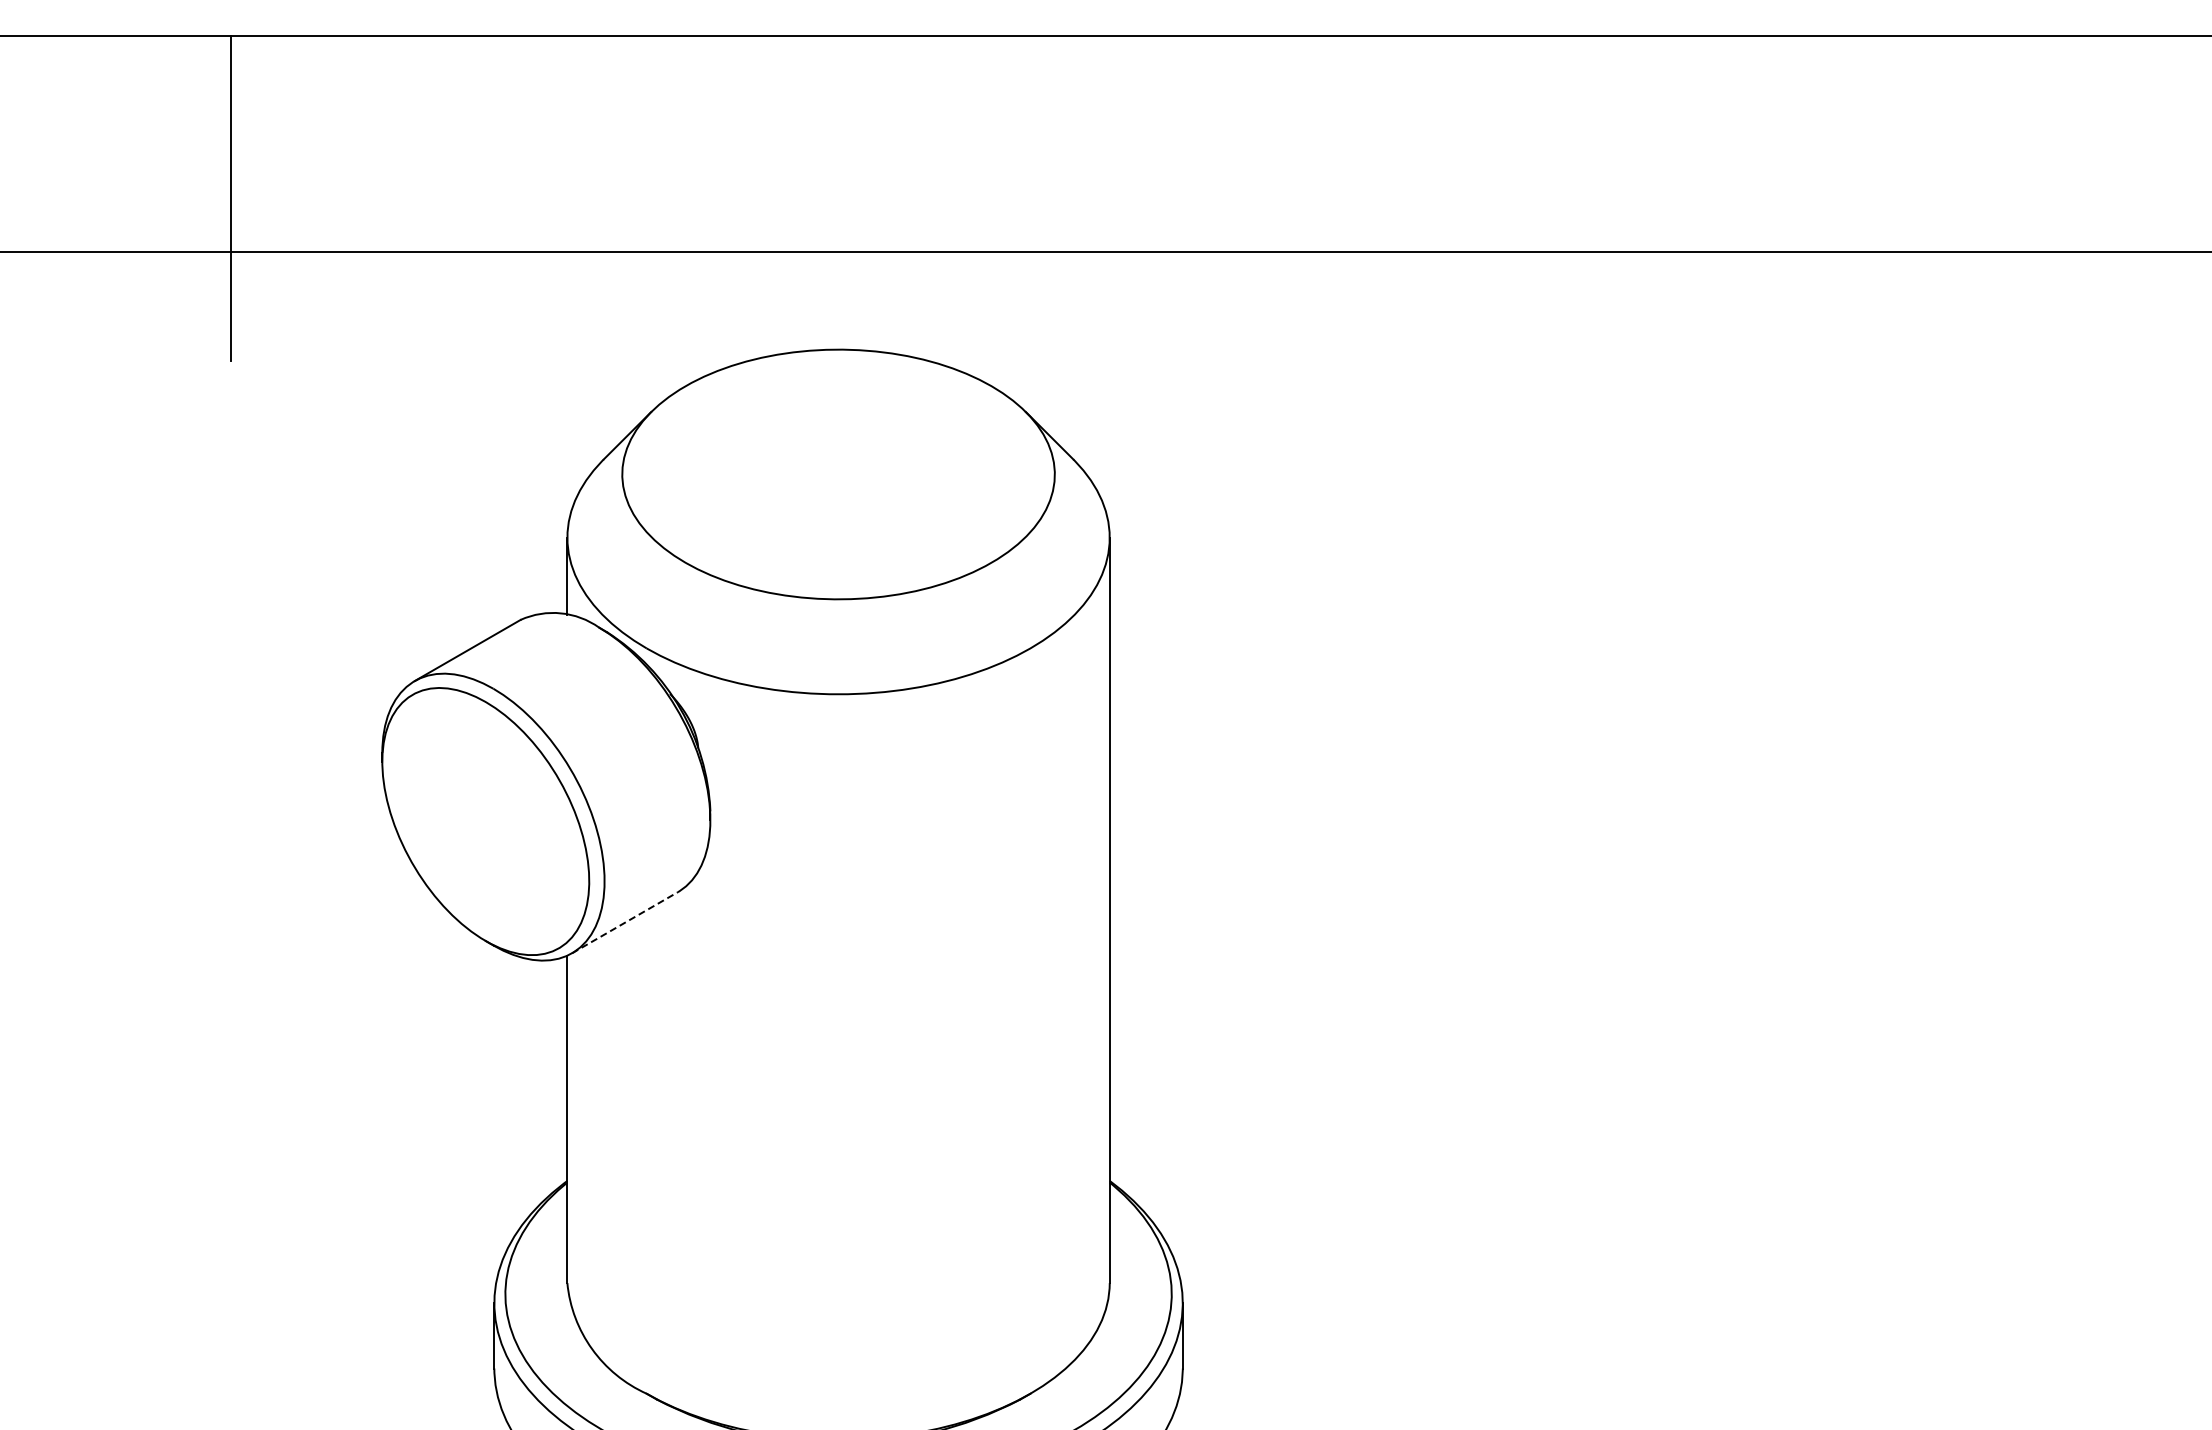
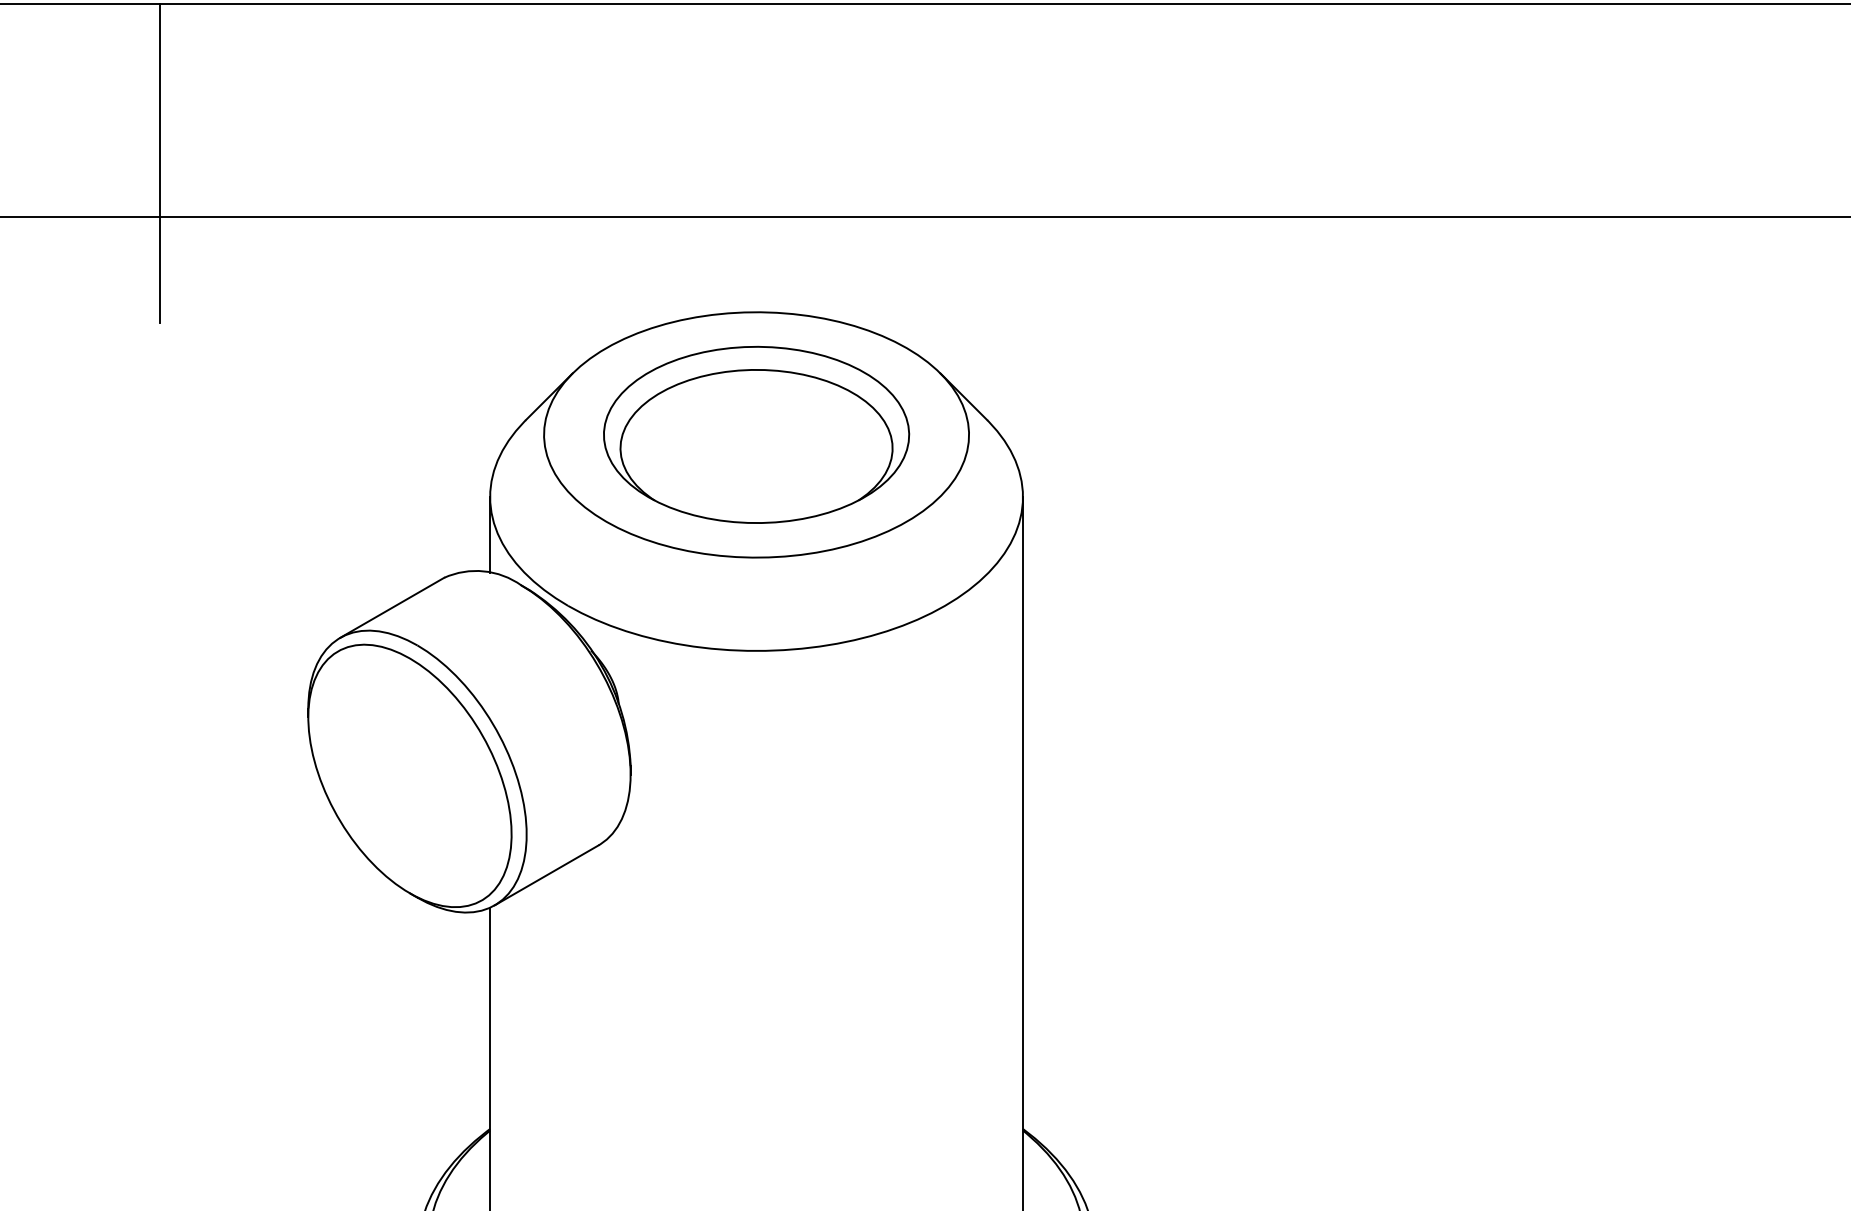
part: (838, 473) -> (756, 433), added
line: (625, 922) -> (547, 875), dashed -> solid

